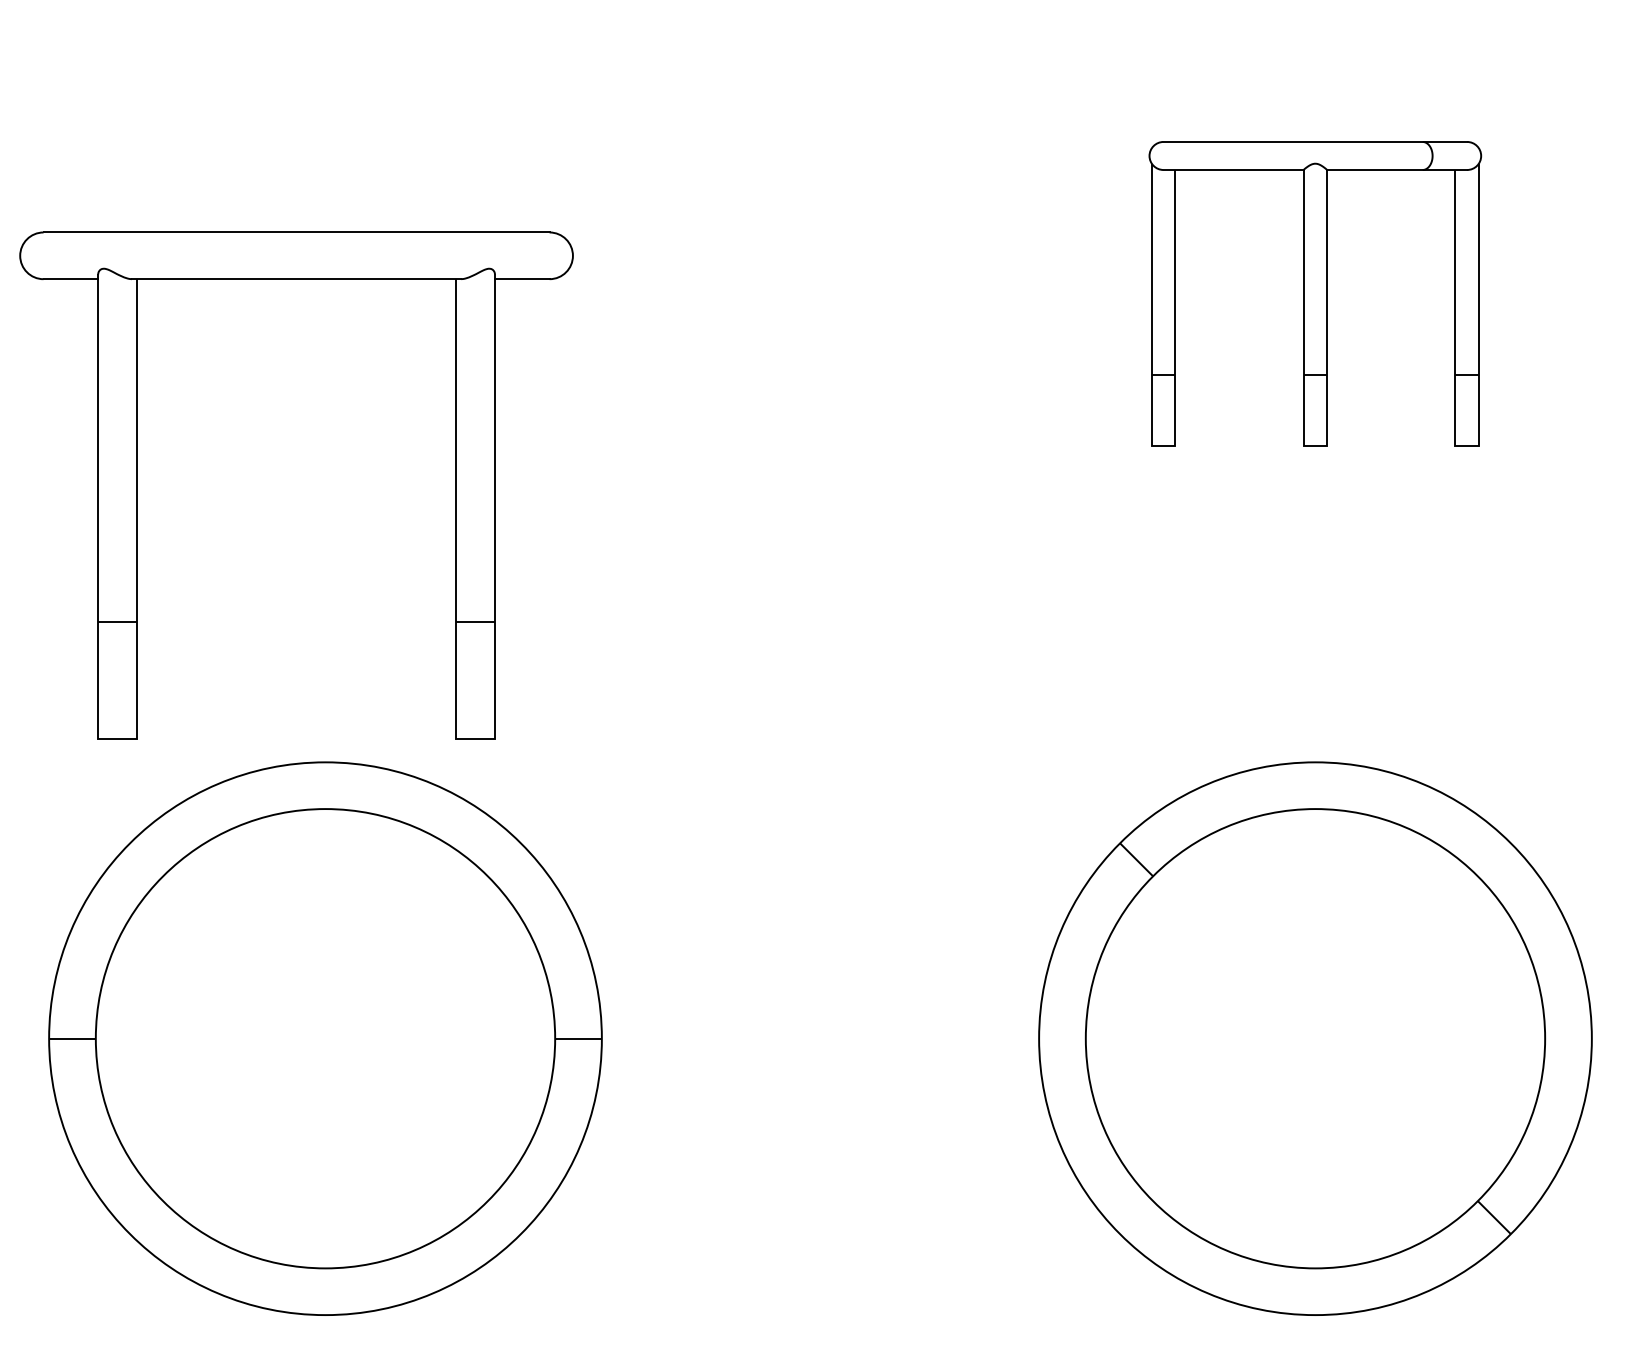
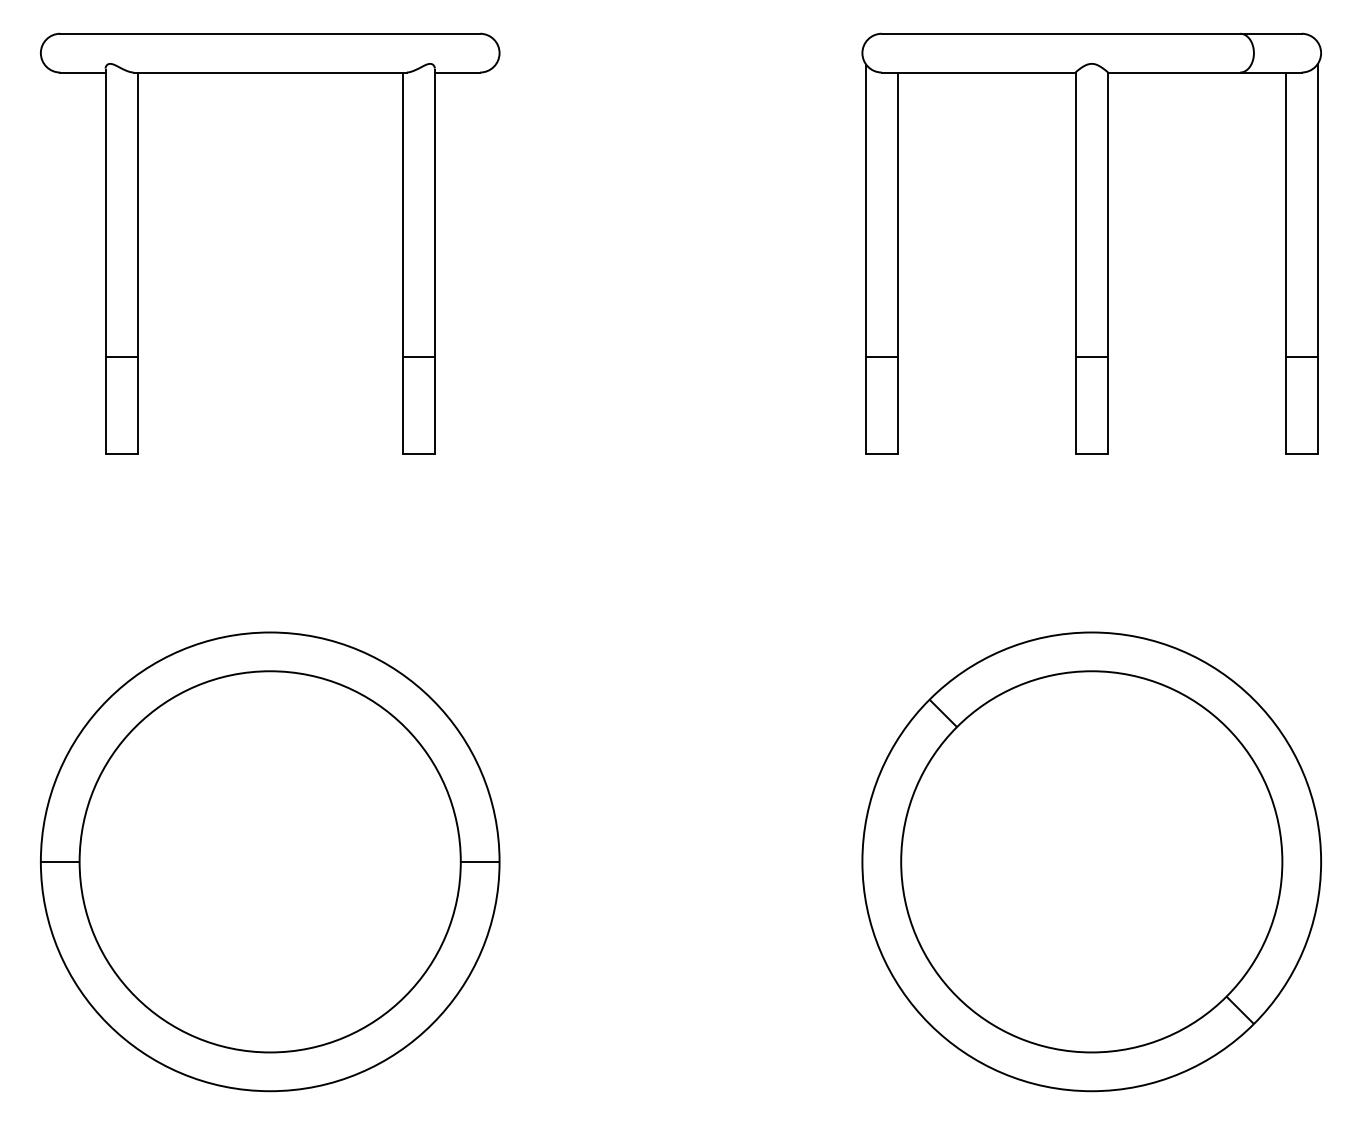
part: (1315, 293) -> (1091, 243), size x1.67
part: (137, 485) -> (138, 243), moved

